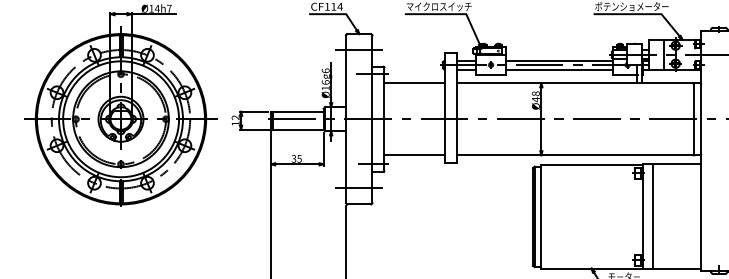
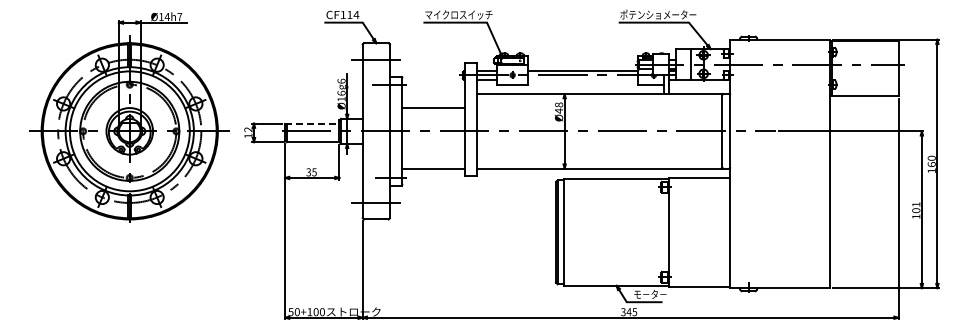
line: (559, 70) -> (583, 80), removed
line: (414, 83) -> (433, 108), moved
line: (297, 111) -> (312, 123), solid -> dashed
line: (653, 216) -> (680, 231), removed

